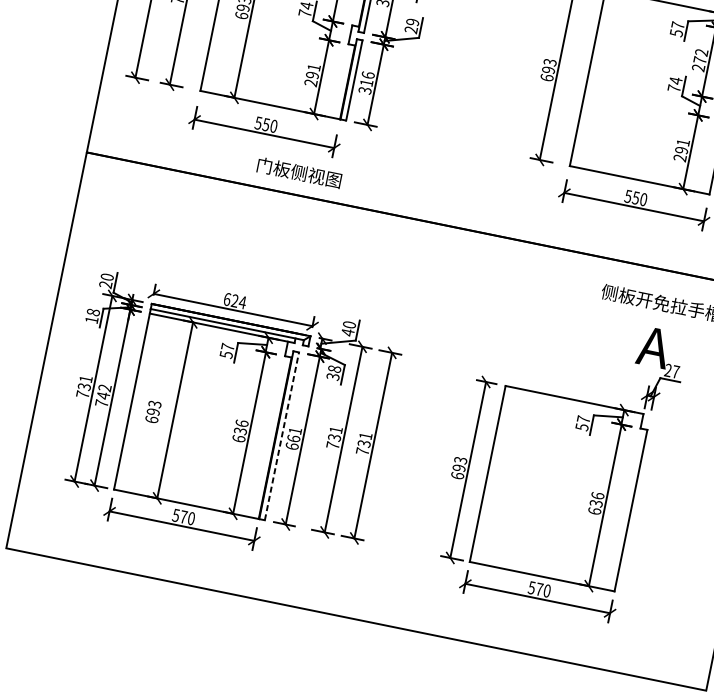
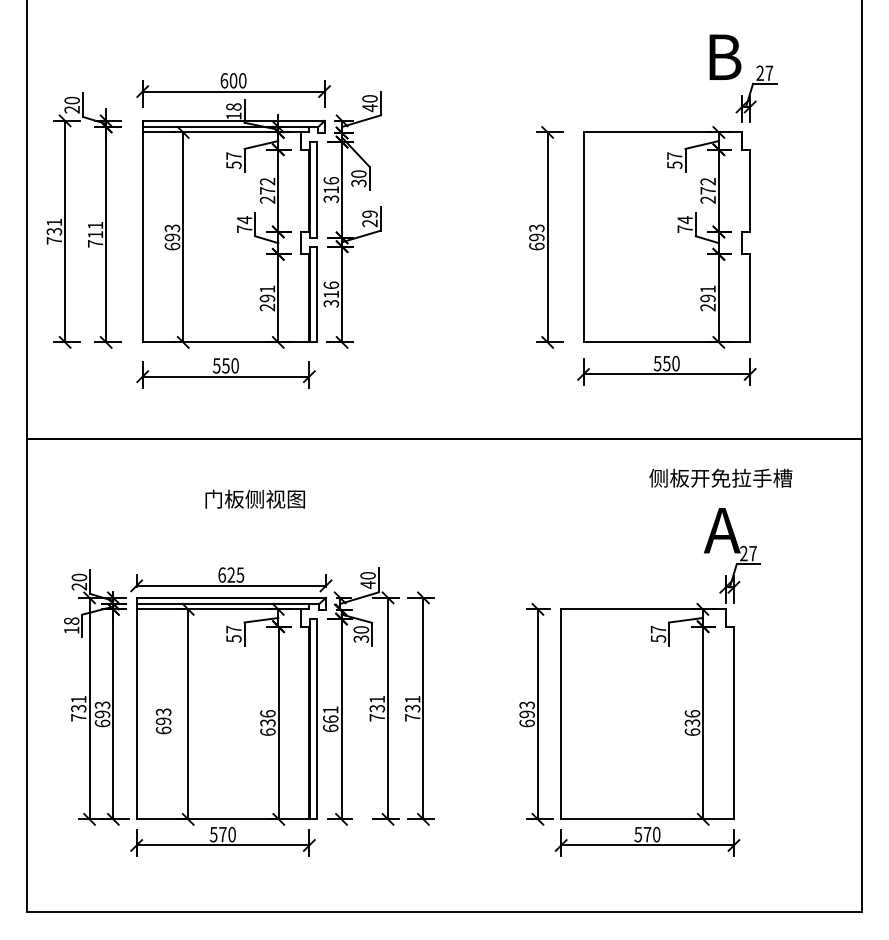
text: (298, 172) -> (254, 498), moved
text: (242, 302) -> (240, 574), 624 -> 625
text: (334, 368) -> (361, 629), 38 -> 30
text: (103, 395) -> (102, 714), 742 -> 693
line: (281, 435) -> (316, 718), dashed -> solid

